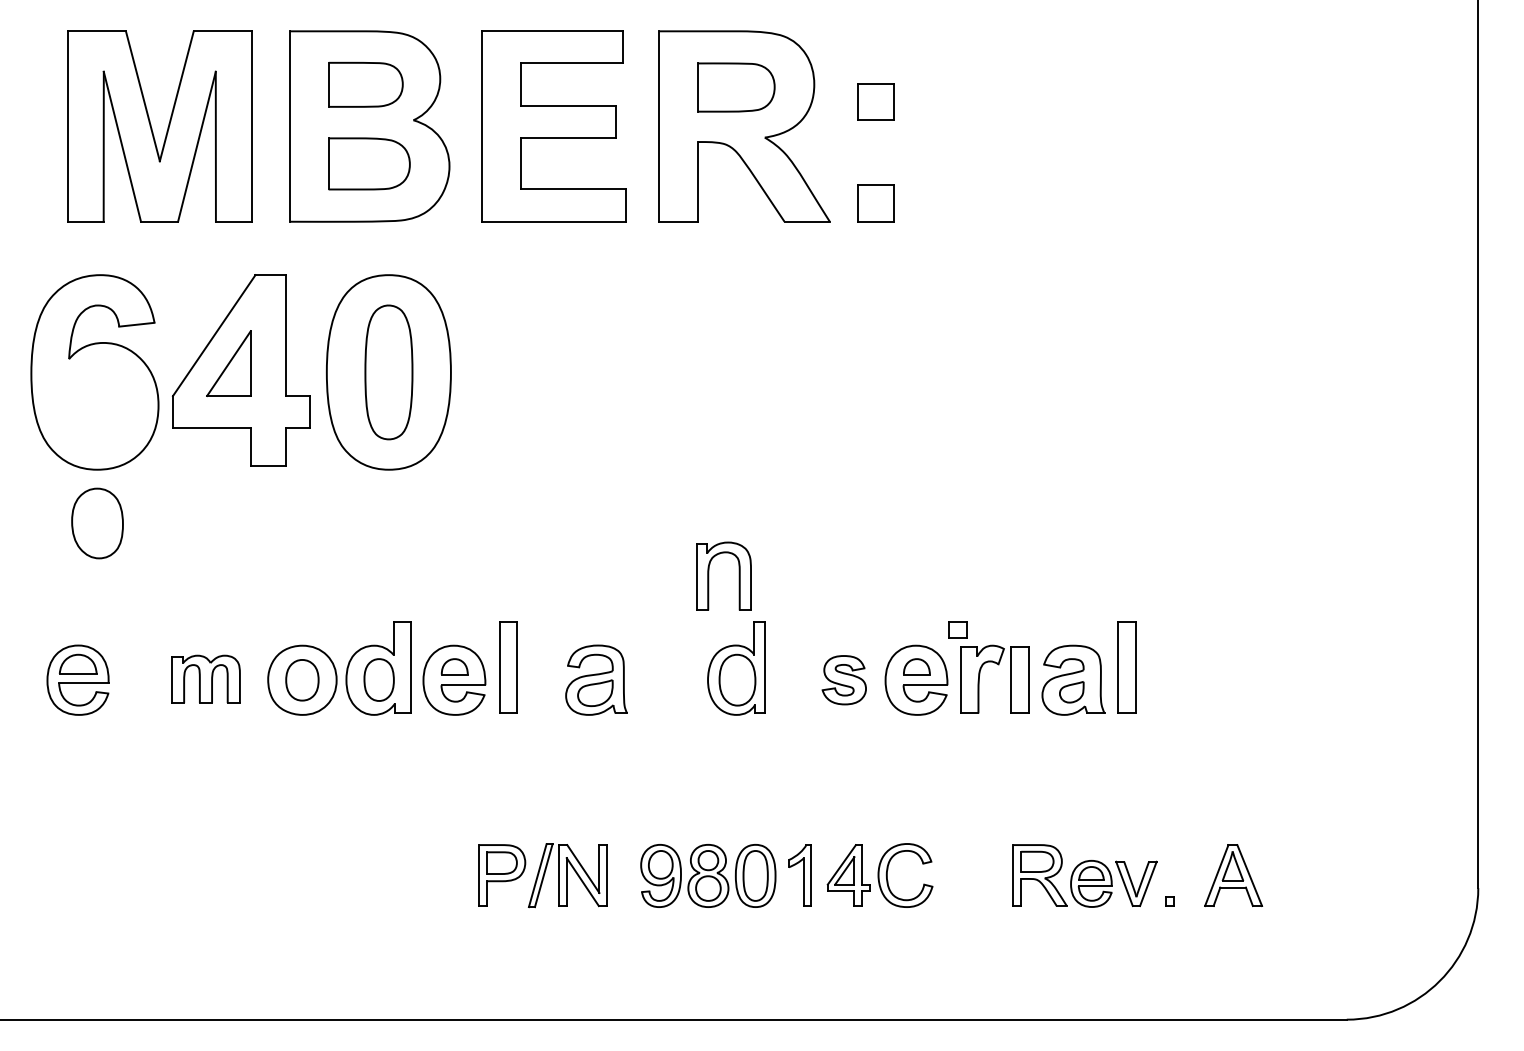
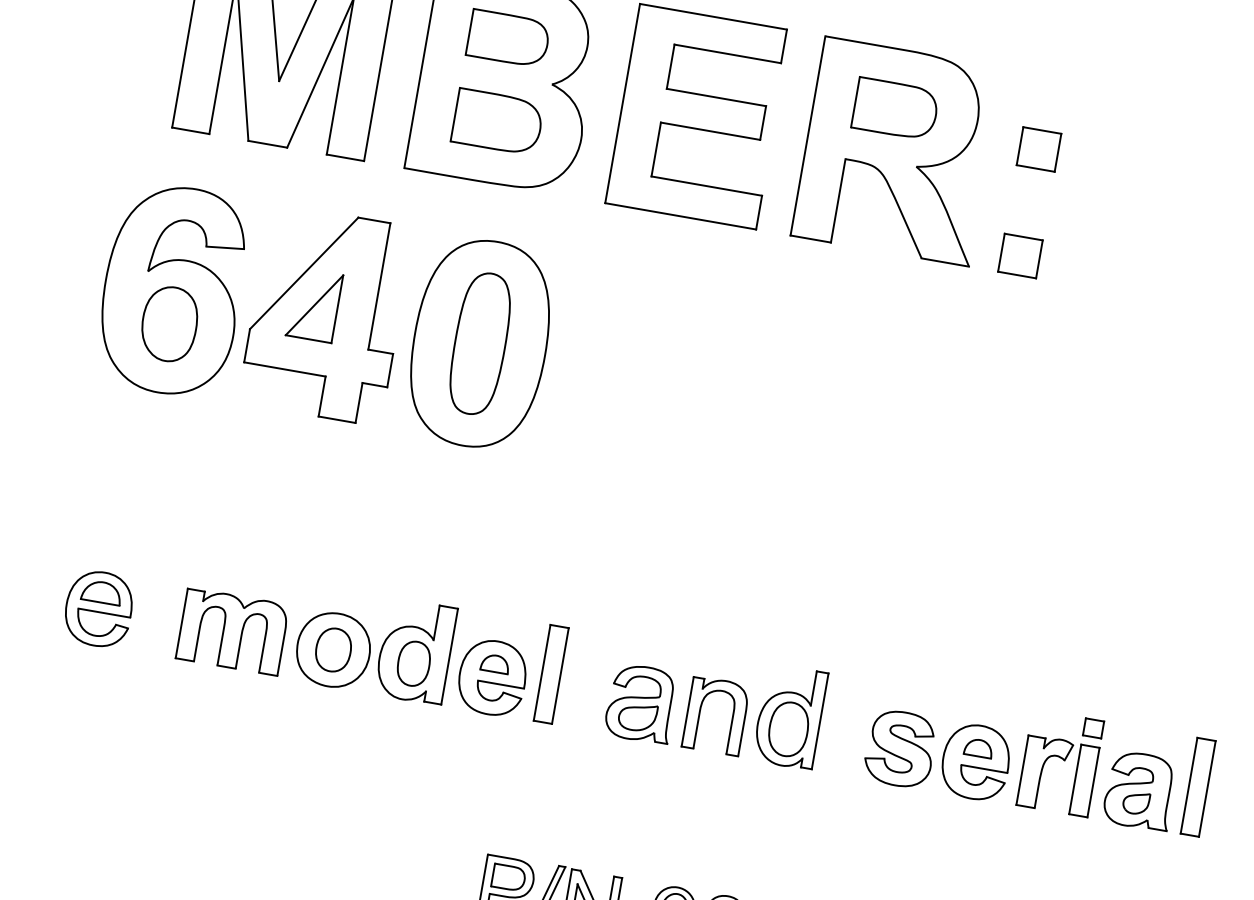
part: (97, 523) -> (169, 324), moved
part: (709, 575) -> (701, 712), moved
part: (957, 629) -> (1092, 727), moved
part: (205, 678) -> (232, 630), size x1.43
part: (844, 679) -> (900, 748), size x1.43

